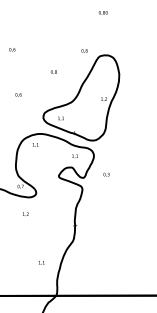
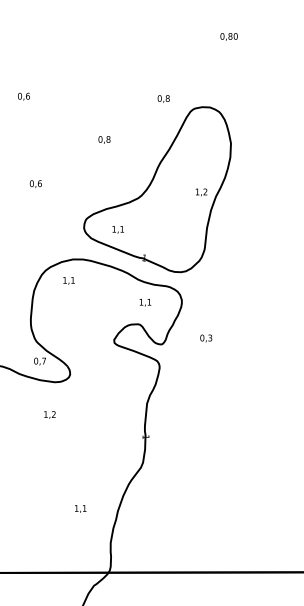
text: (102, 12) -> (227, 35), moved

